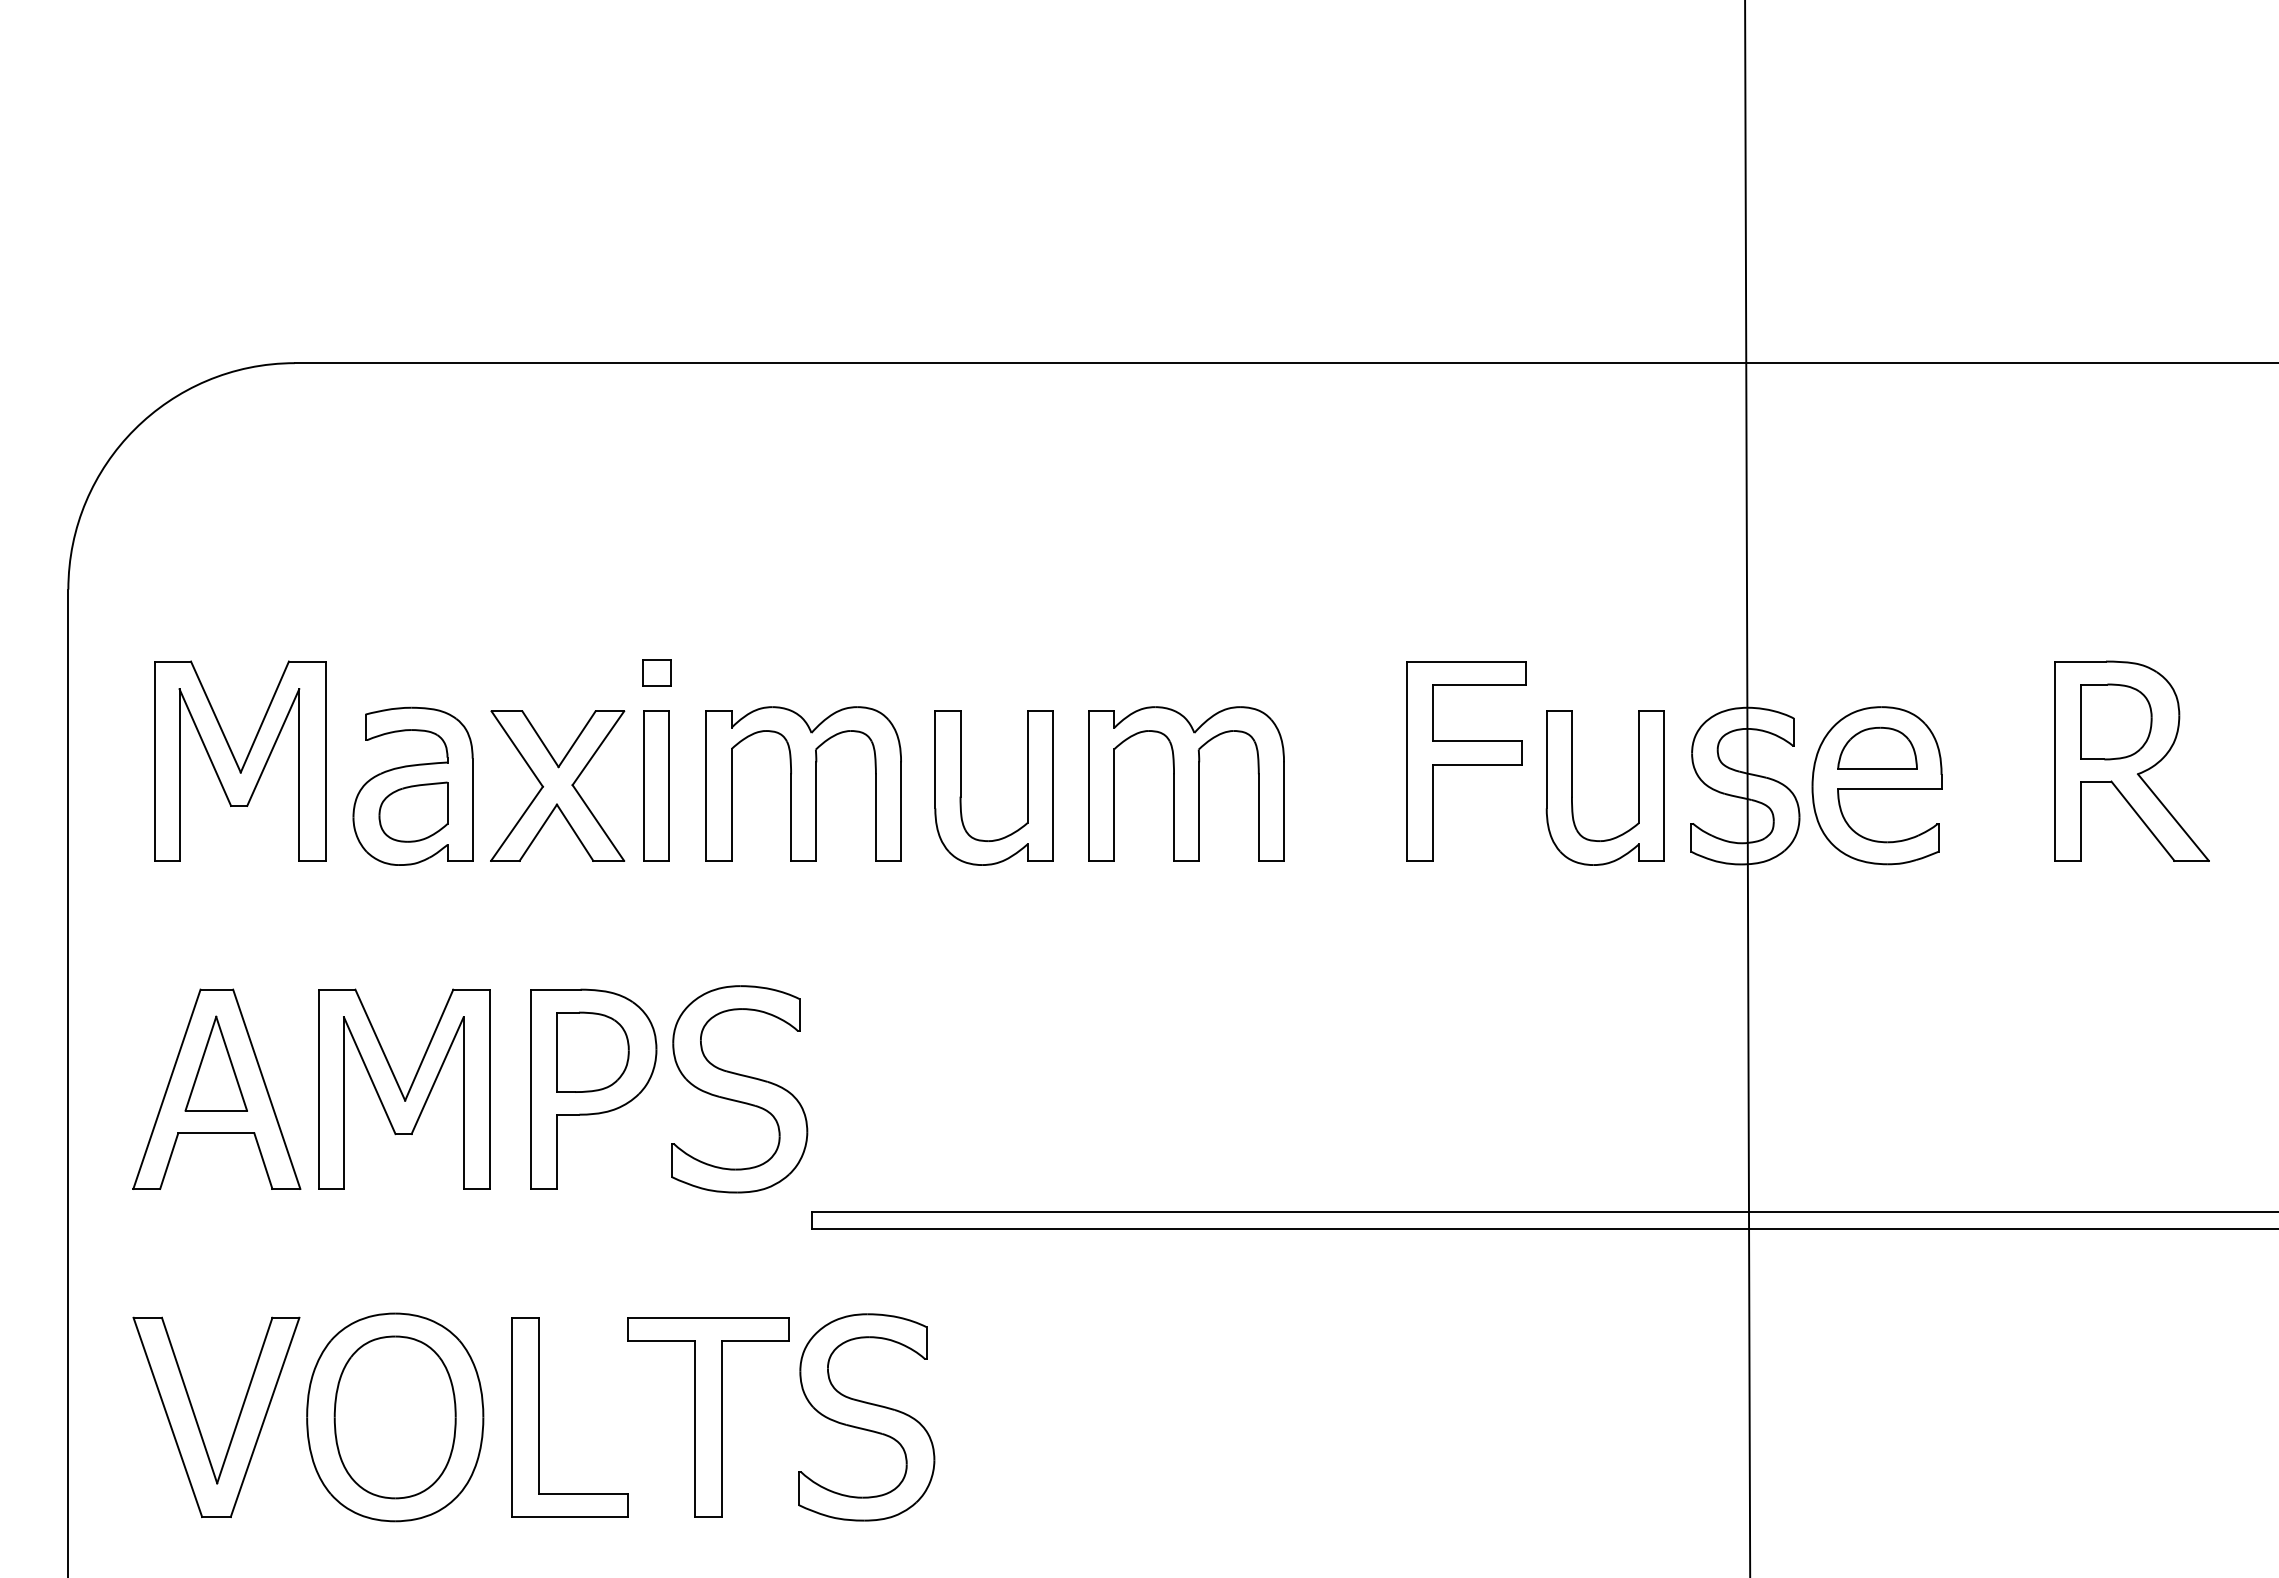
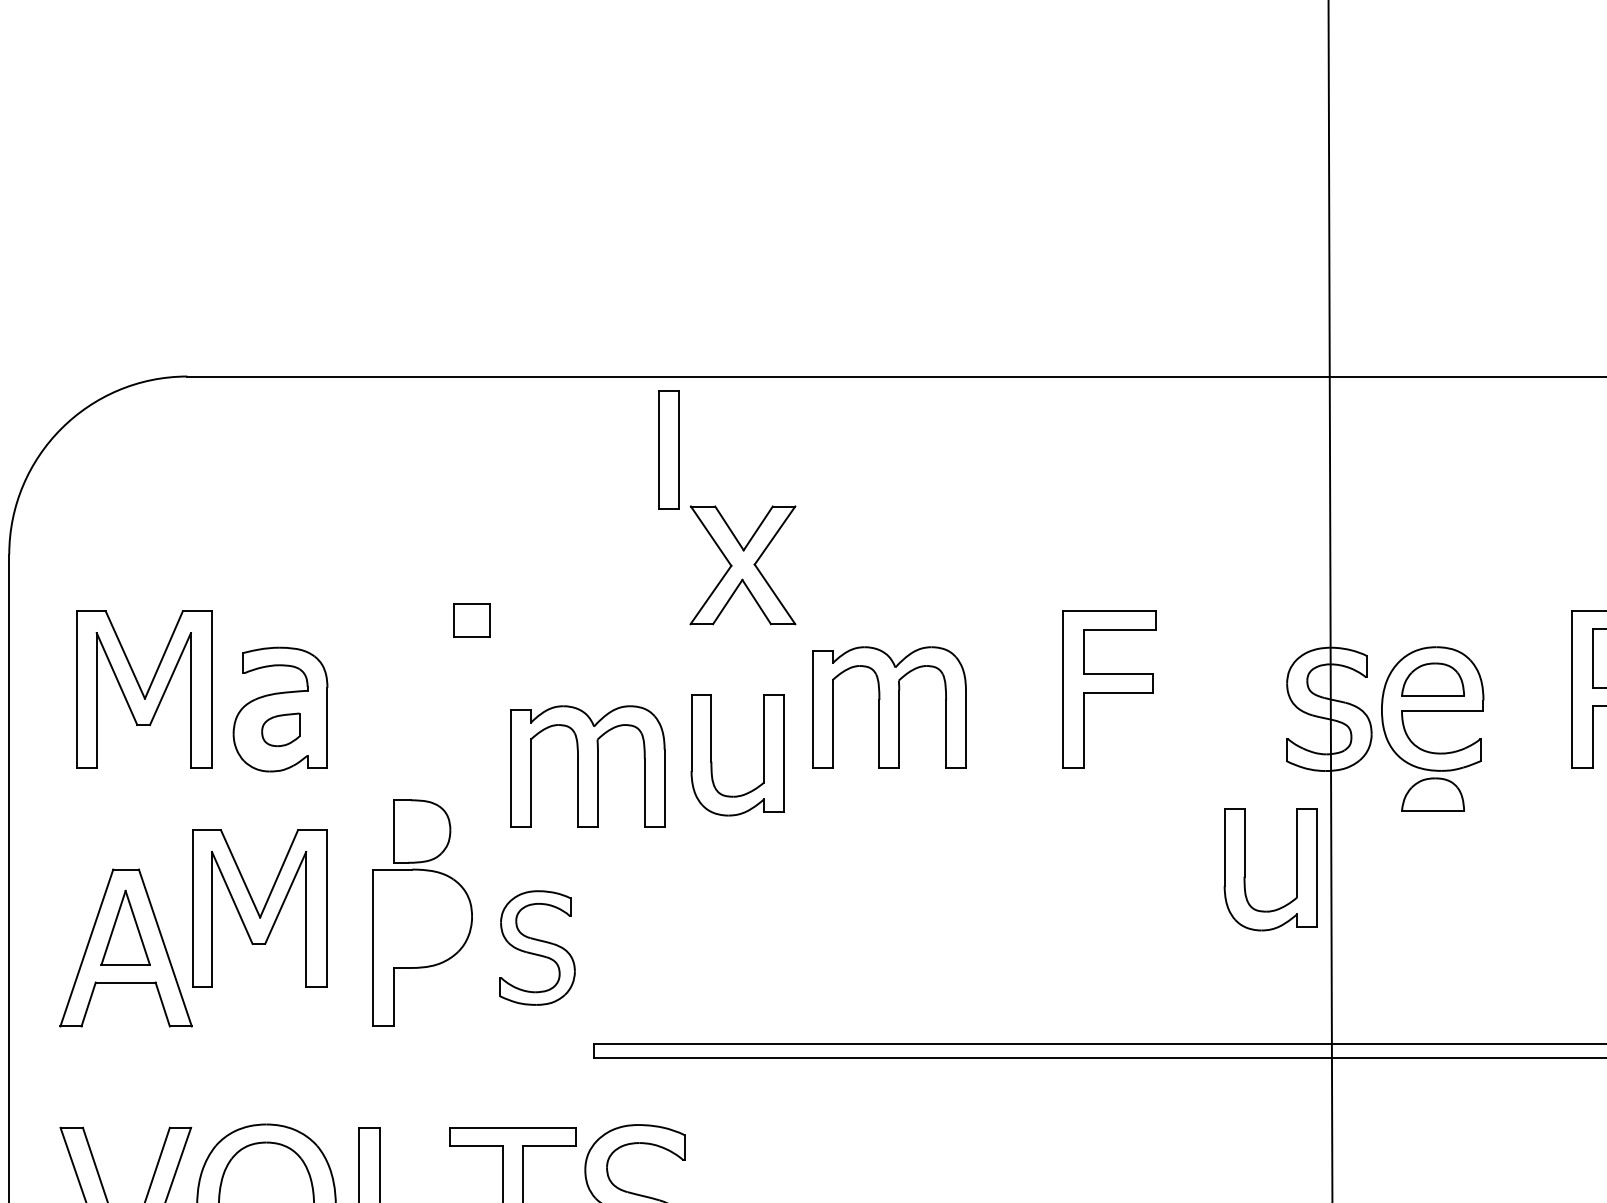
part: (656, 672) -> (472, 619), size x1.6
part: (803, 783) -> (587, 766), moved
part: (557, 785) -> (742, 564), moved
part: (656, 785) -> (668, 449), moved
part: (961, 787) -> (712, 754), moved
part: (1572, 787) -> (1244, 869), moved
part: (413, 811) -> (280, 729), size x0.7
part: (1877, 893) -> (1433, 793), added
part: (592, 1051) -> (421, 830), moved
part: (404, 1088) -> (259, 908), moved
part: (739, 1089) -> (537, 948), size x0.7

